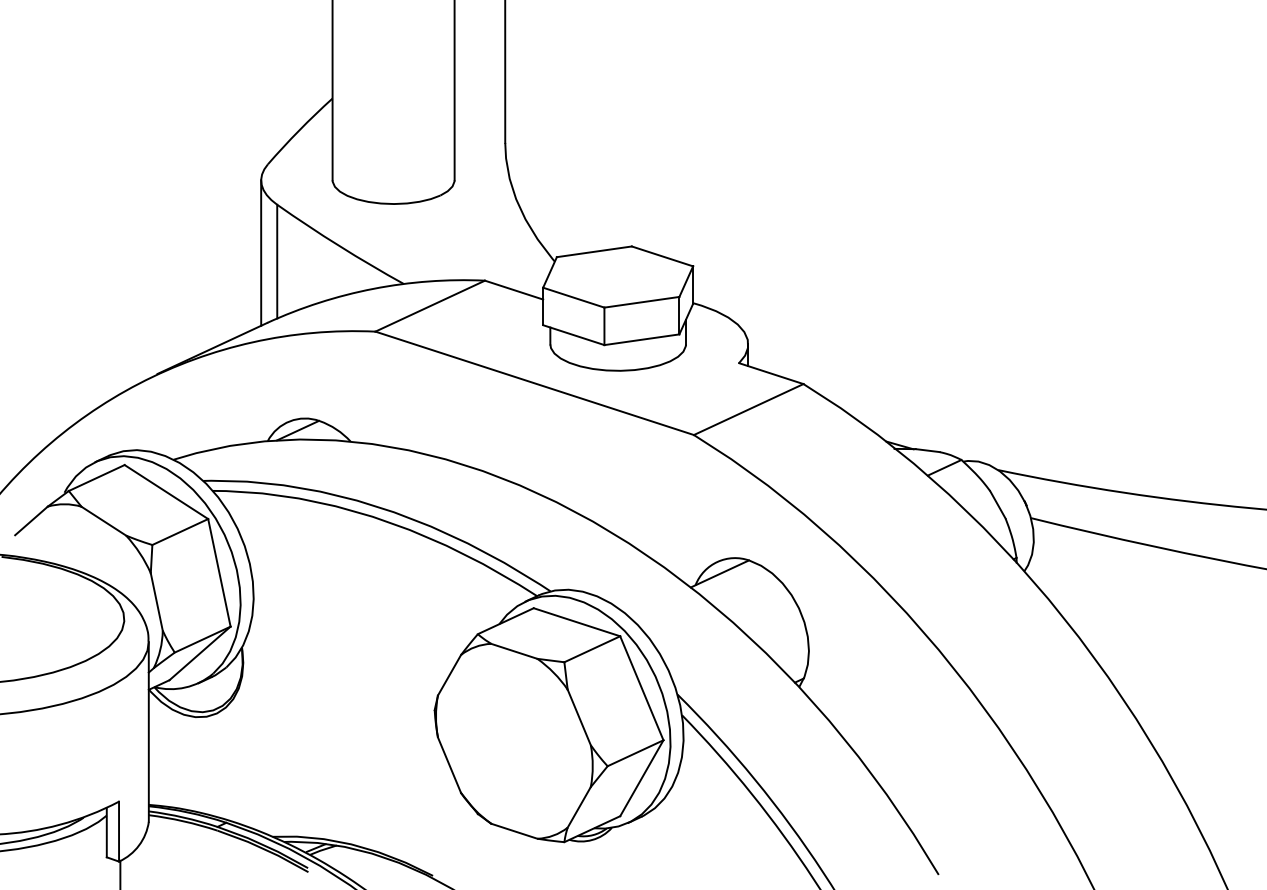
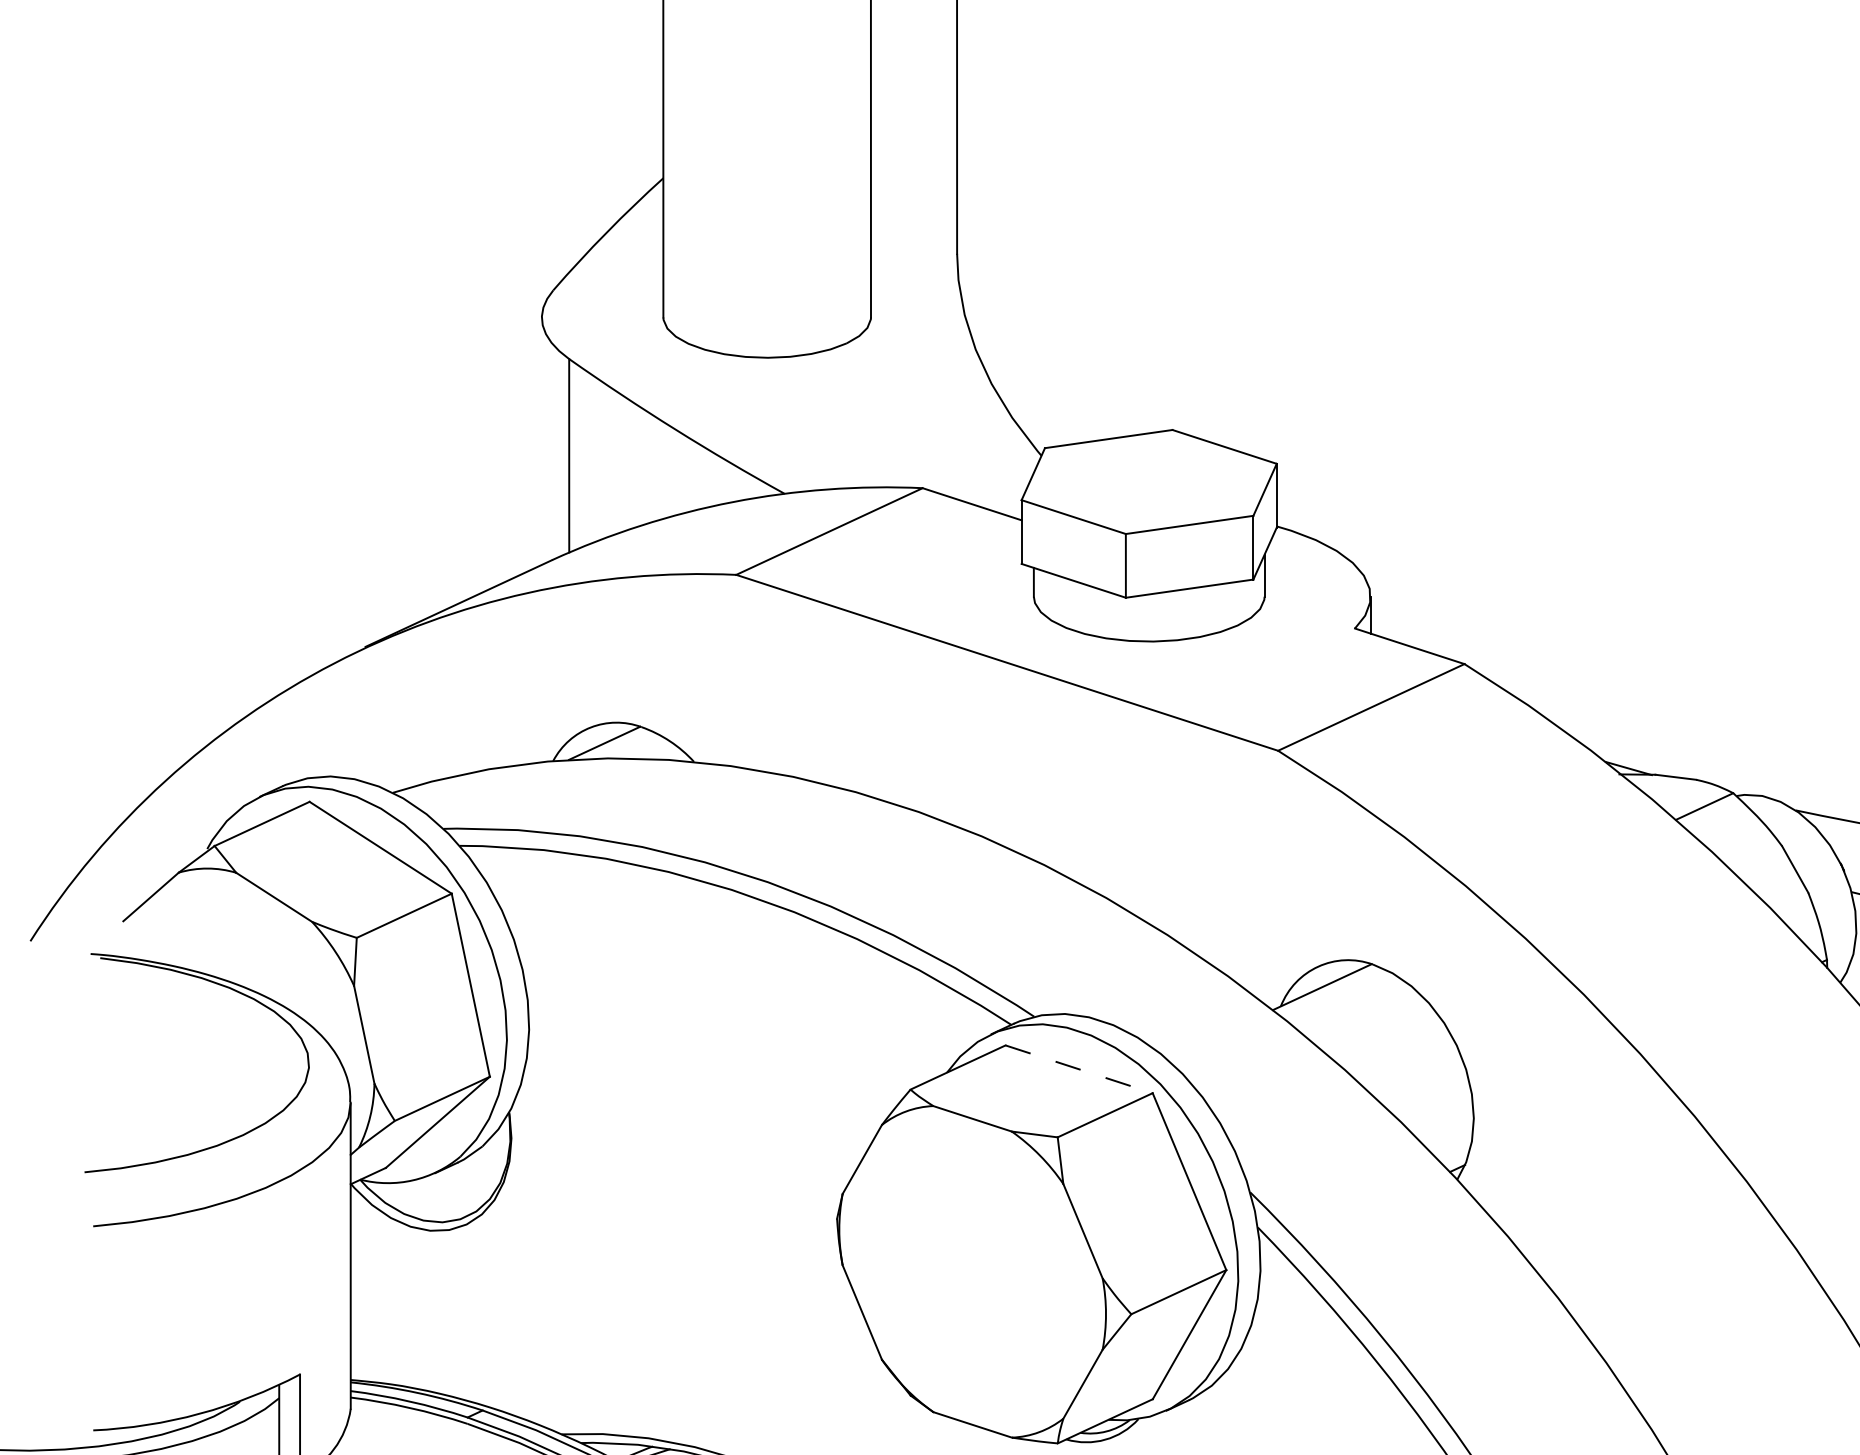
line: (261, 252) -> (542, 440), removed
line: (577, 622) -> (1080, 1069), solid -> dashed

